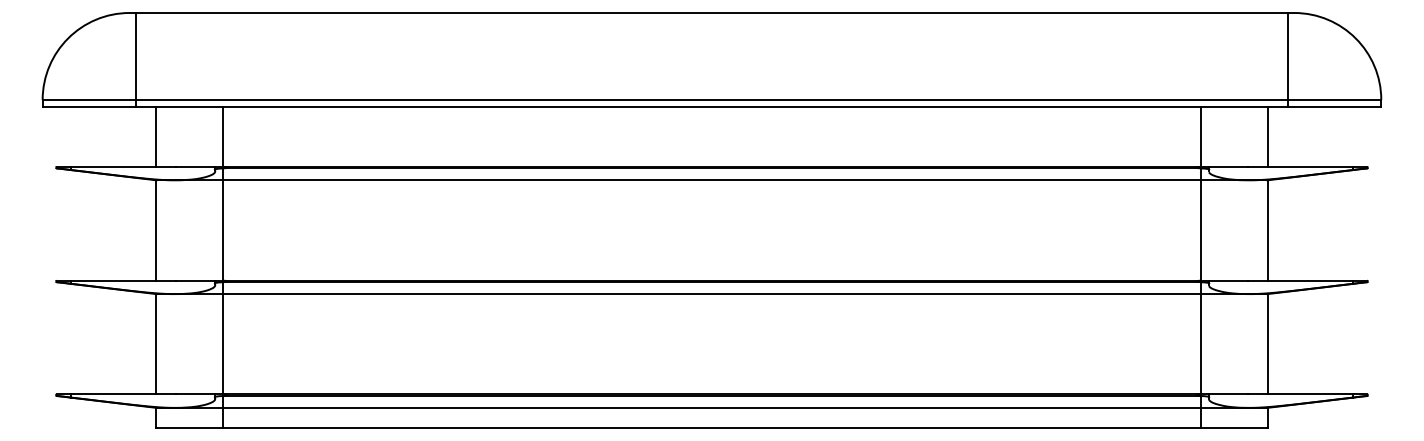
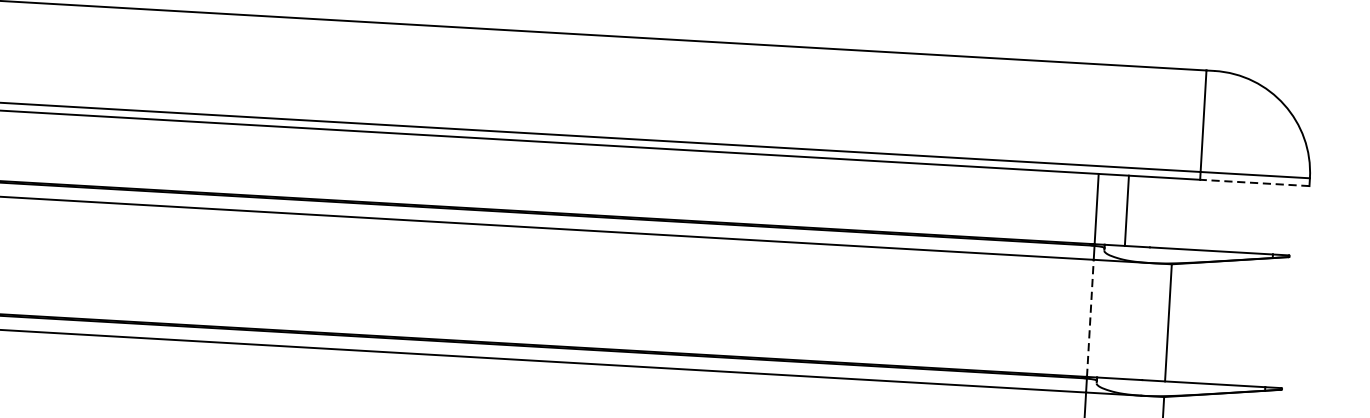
line: (1334, 106) -> (1254, 182), solid -> dashed
line: (1267, 136) -> (1126, 210), moved
line: (1200, 230) -> (1090, 318), solid -> dashed

